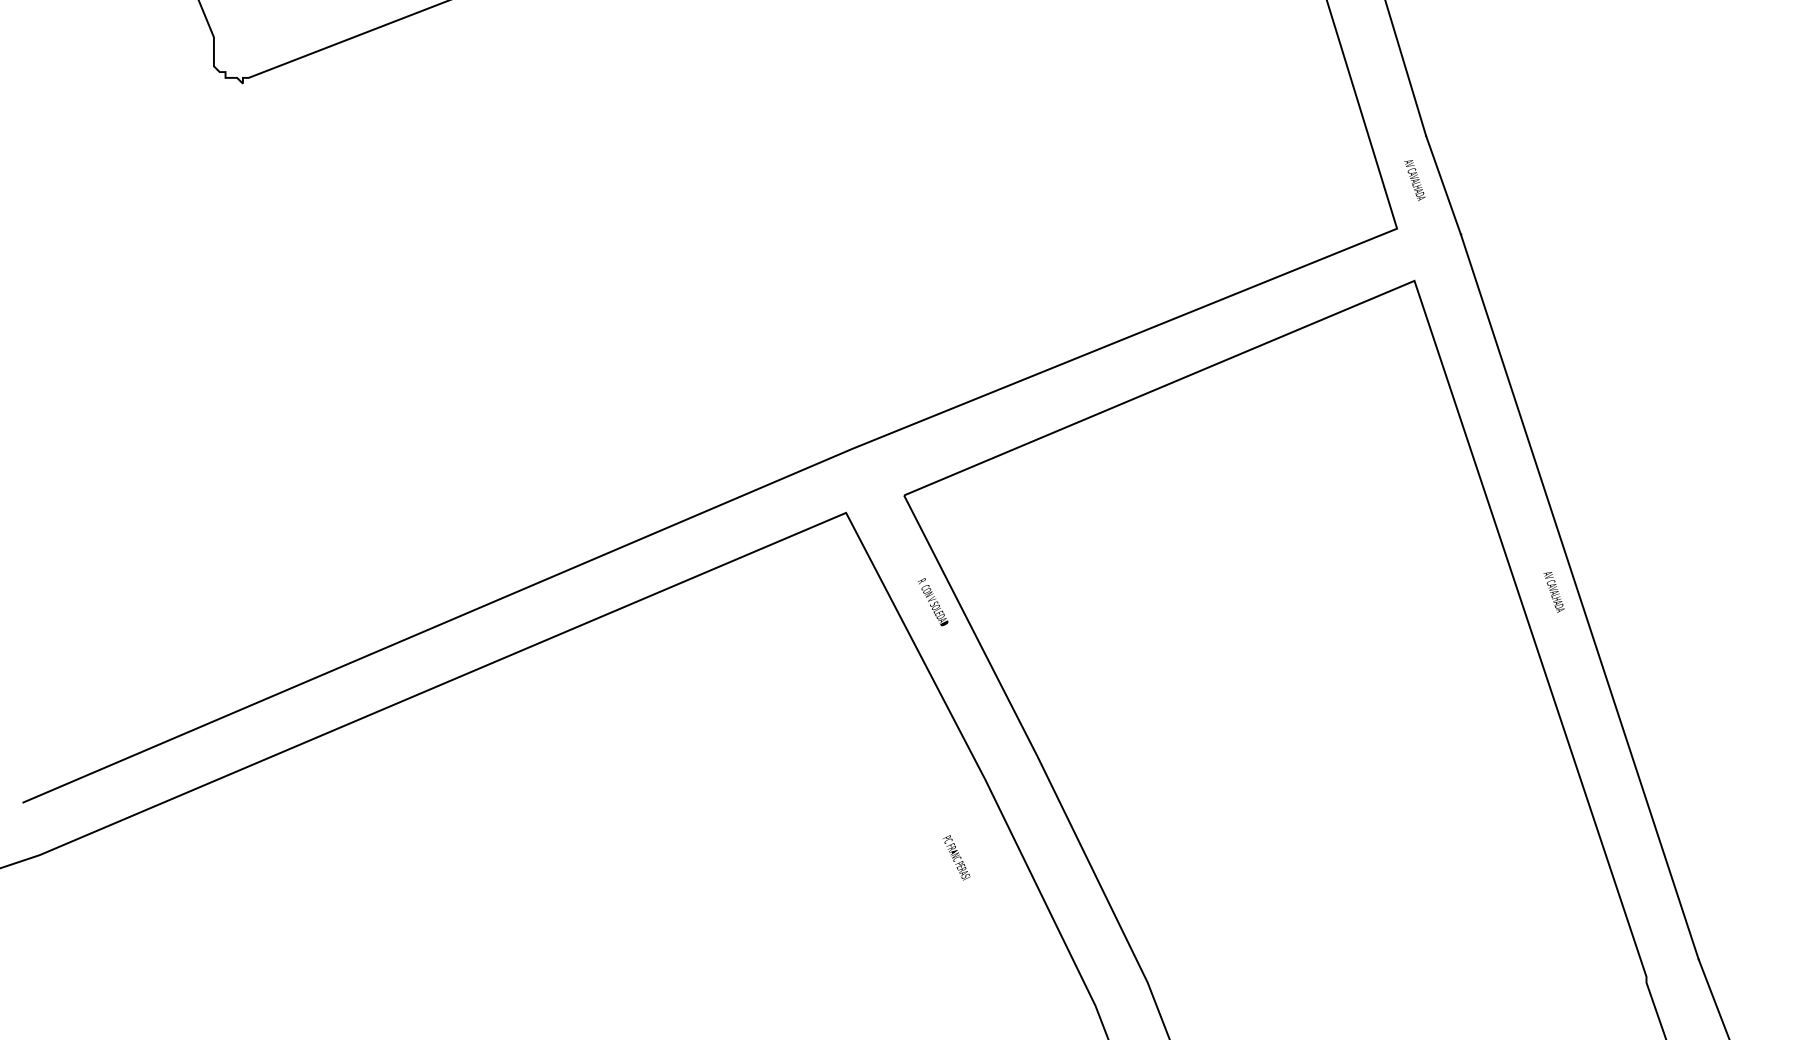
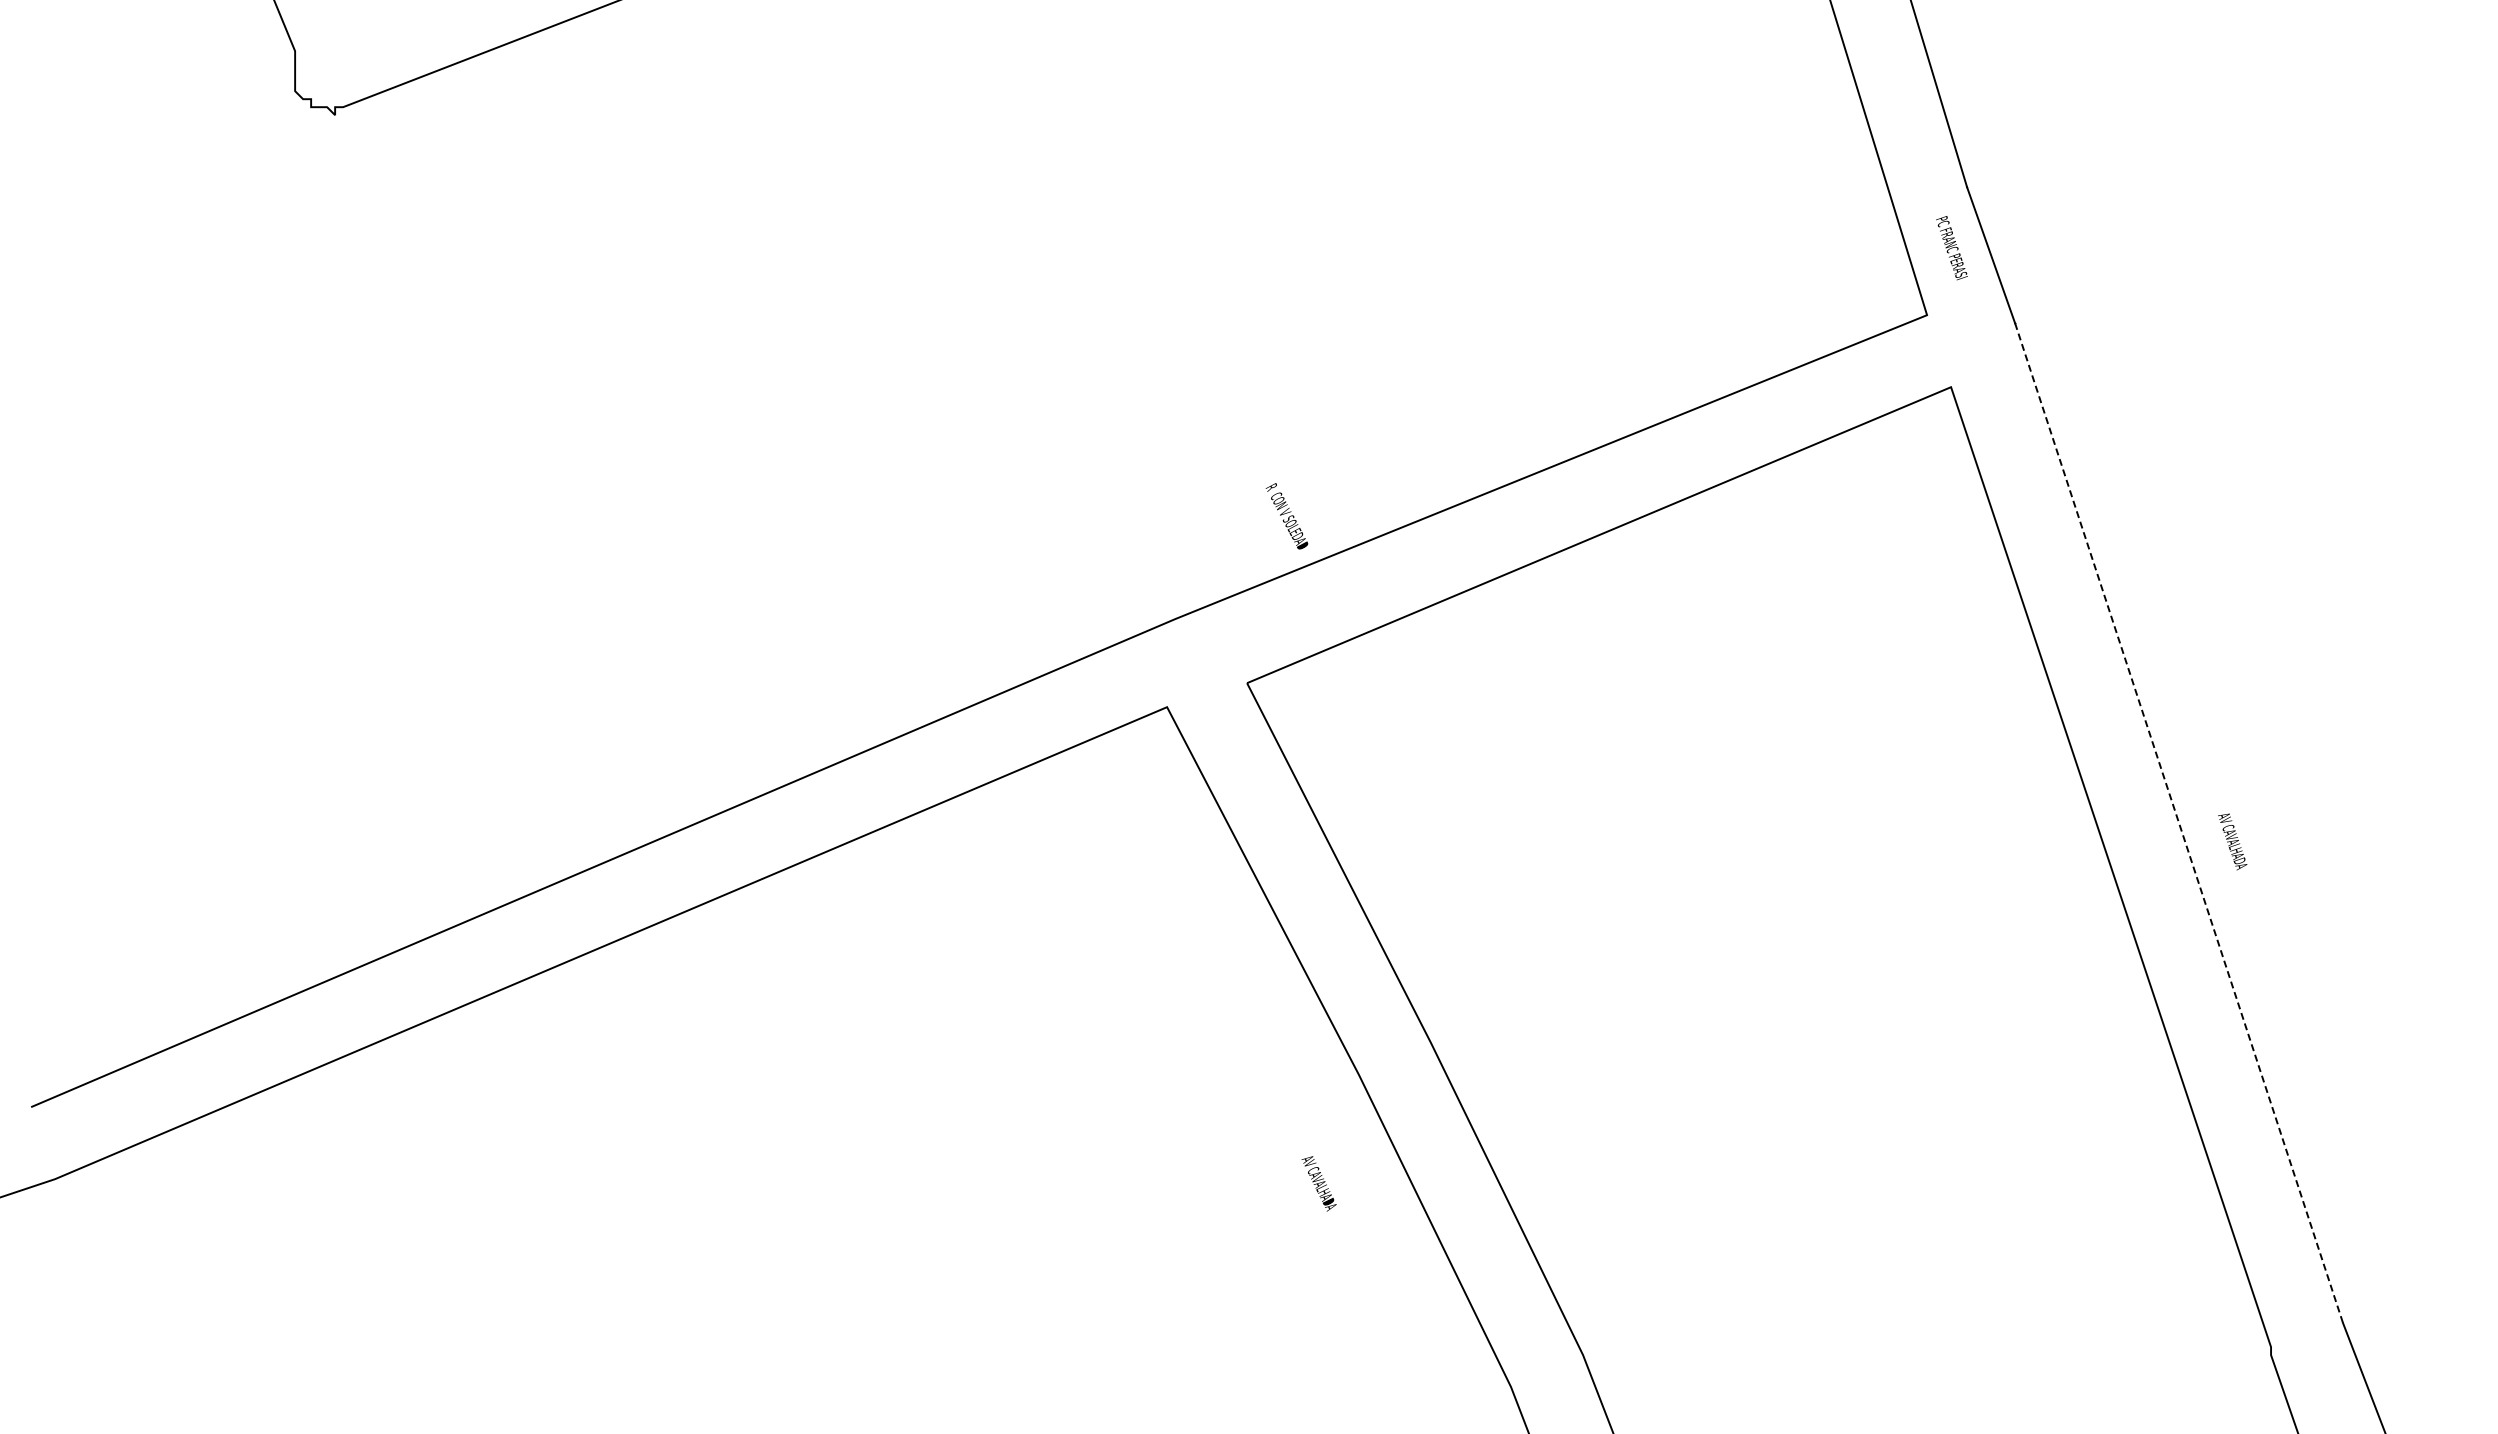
text: (1414, 180) -> (1951, 248), AV CAVALHADA -> PC FRANC PERASI
text: (1554, 592) -> (2232, 841), moved
line: (1580, 597) -> (2179, 823), solid -> dashed
text: (932, 602) -> (1286, 516), moved
text: (956, 857) -> (1319, 1182), PC FRANC PERASI -> AV CAVALHADA

